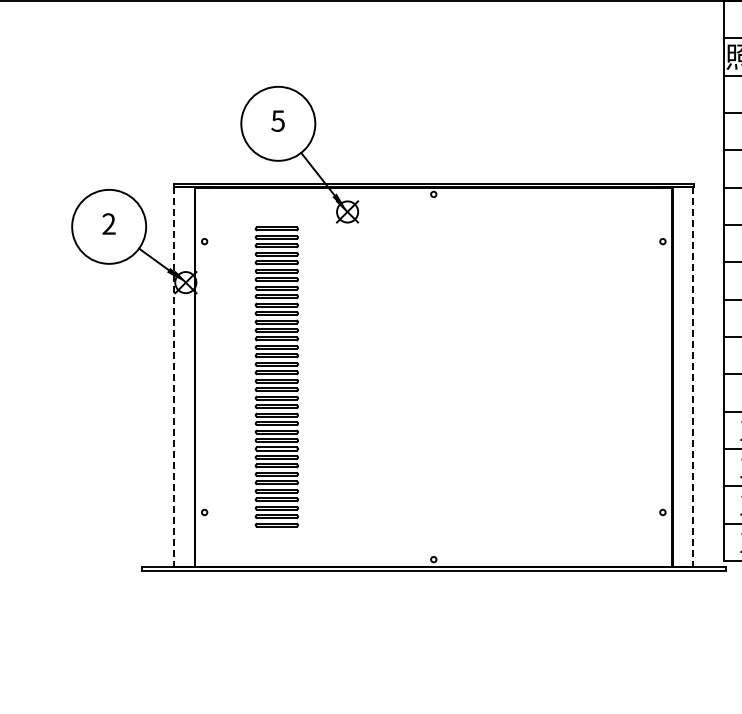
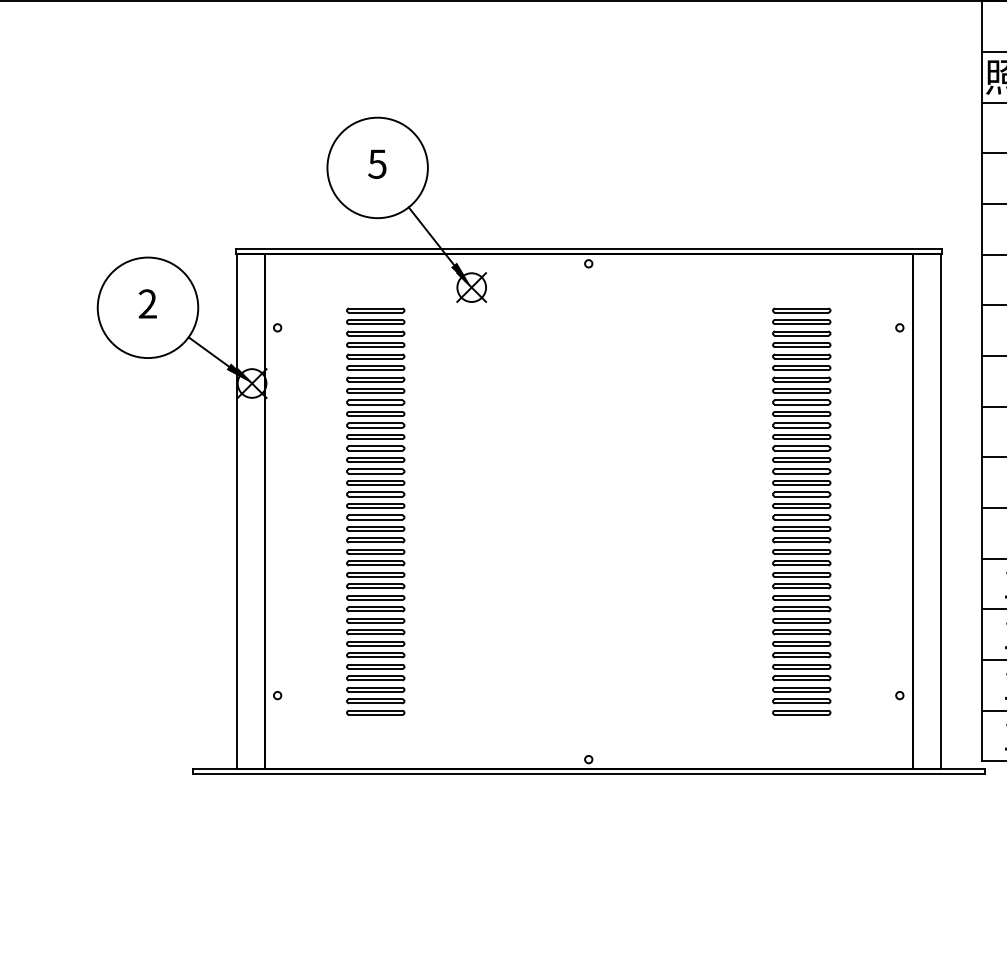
part: (590, 376) -> (801, 510), added
line: (174, 377) -> (236, 512), dashed -> solid
line: (693, 377) -> (941, 512), dashed -> solid

